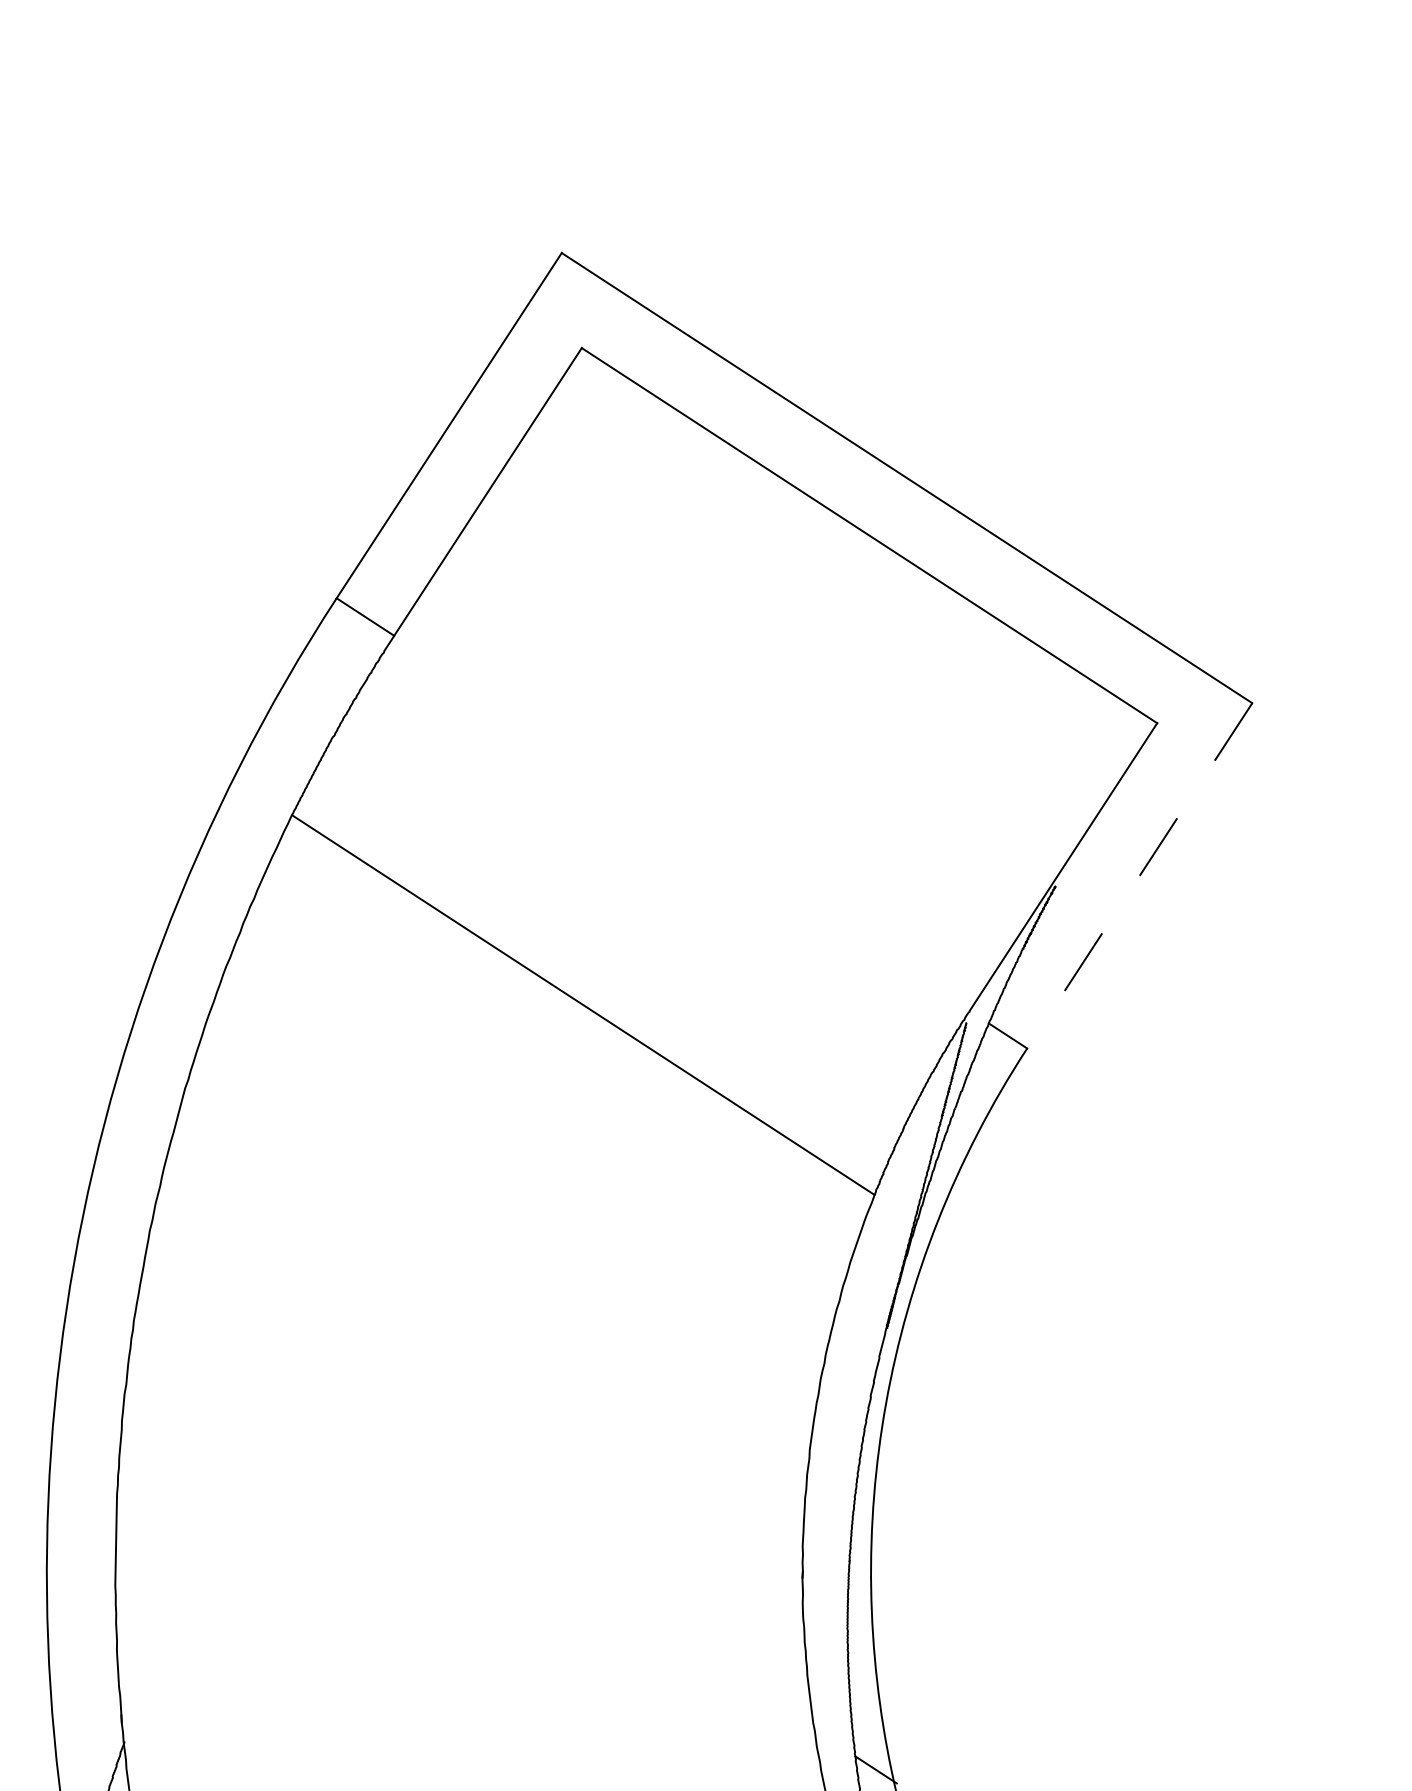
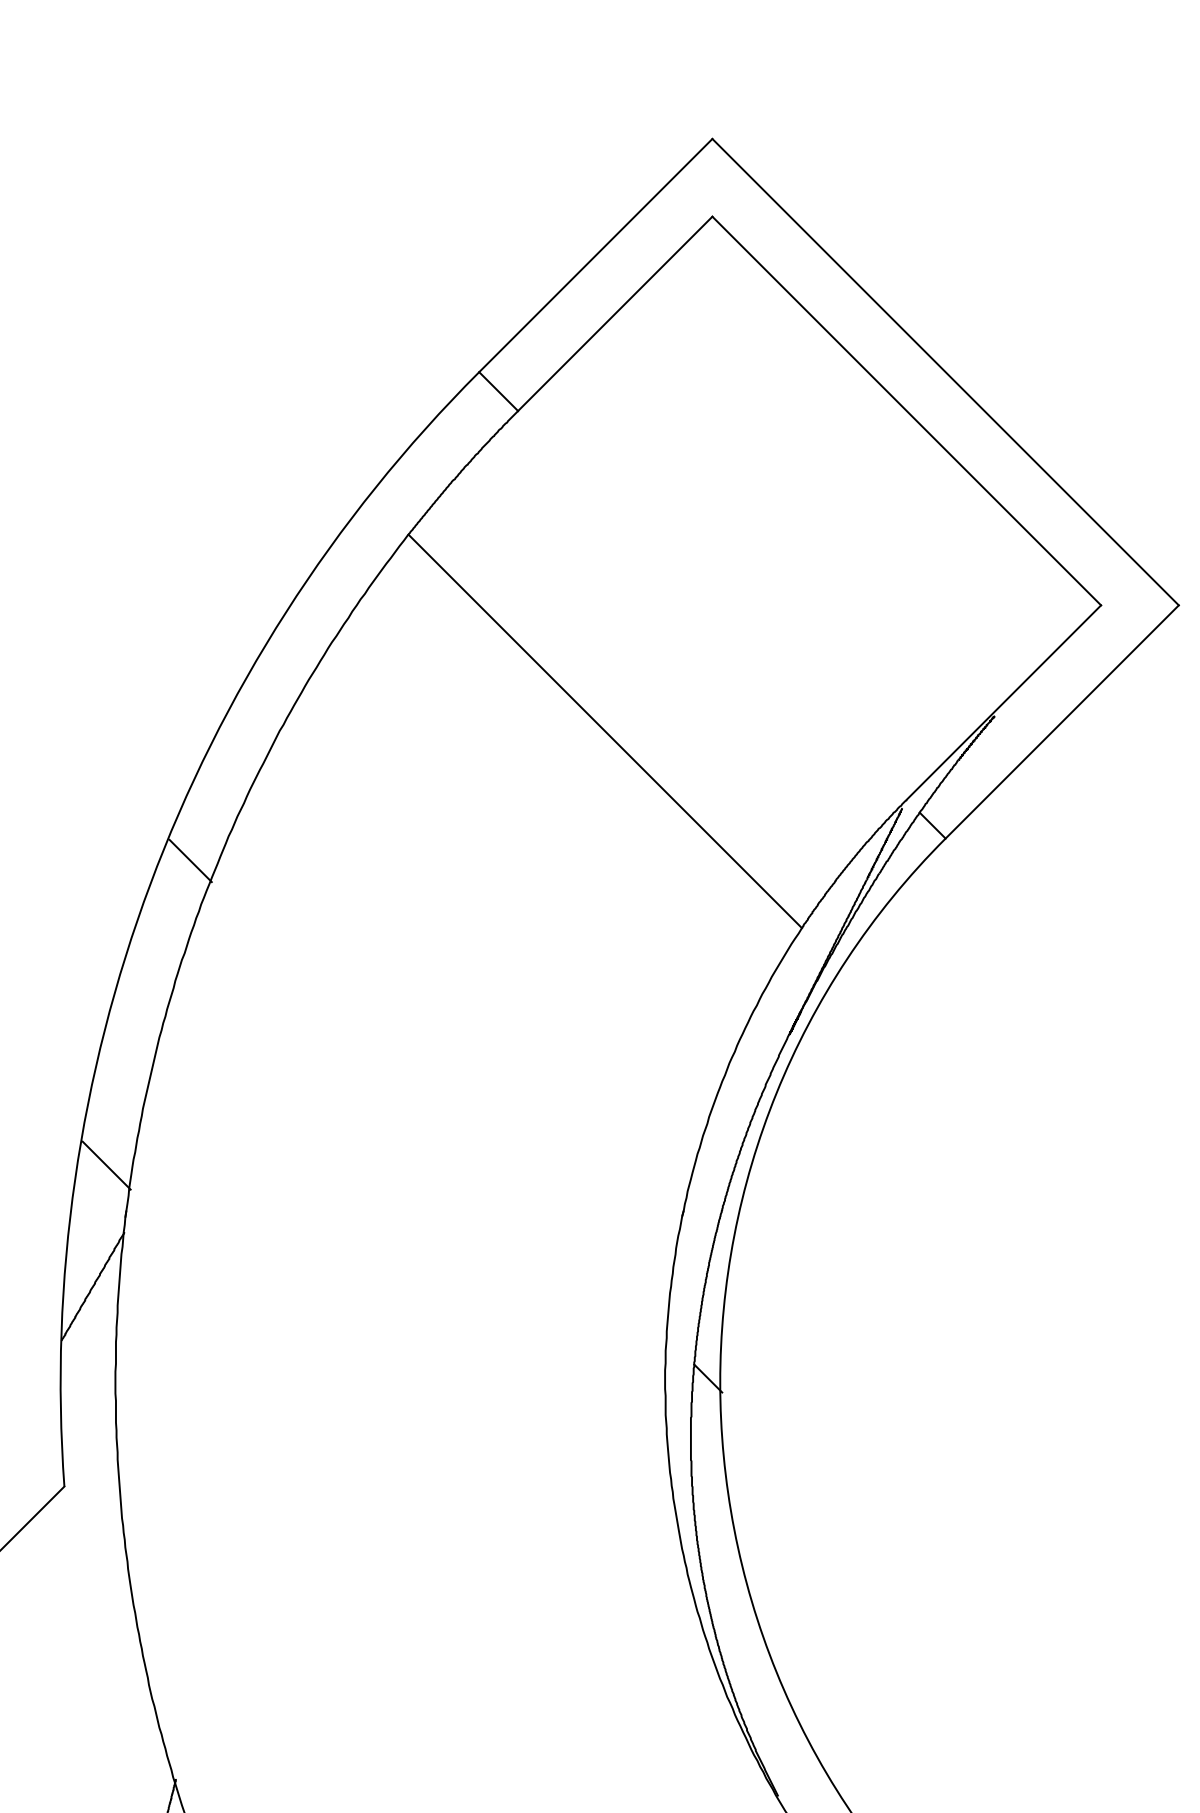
line: (1139, 875) -> (1062, 721), dashed -> solid
line: (109, 1269) -> (190, 860), added
line: (85, 1664) -> (106, 1165), added

